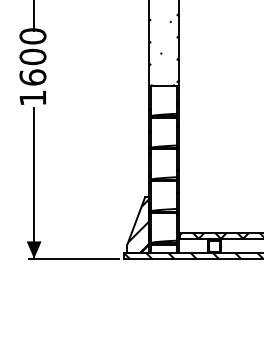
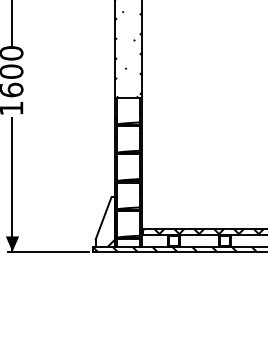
hatch: (138, 225) -> (105, 222), removed

